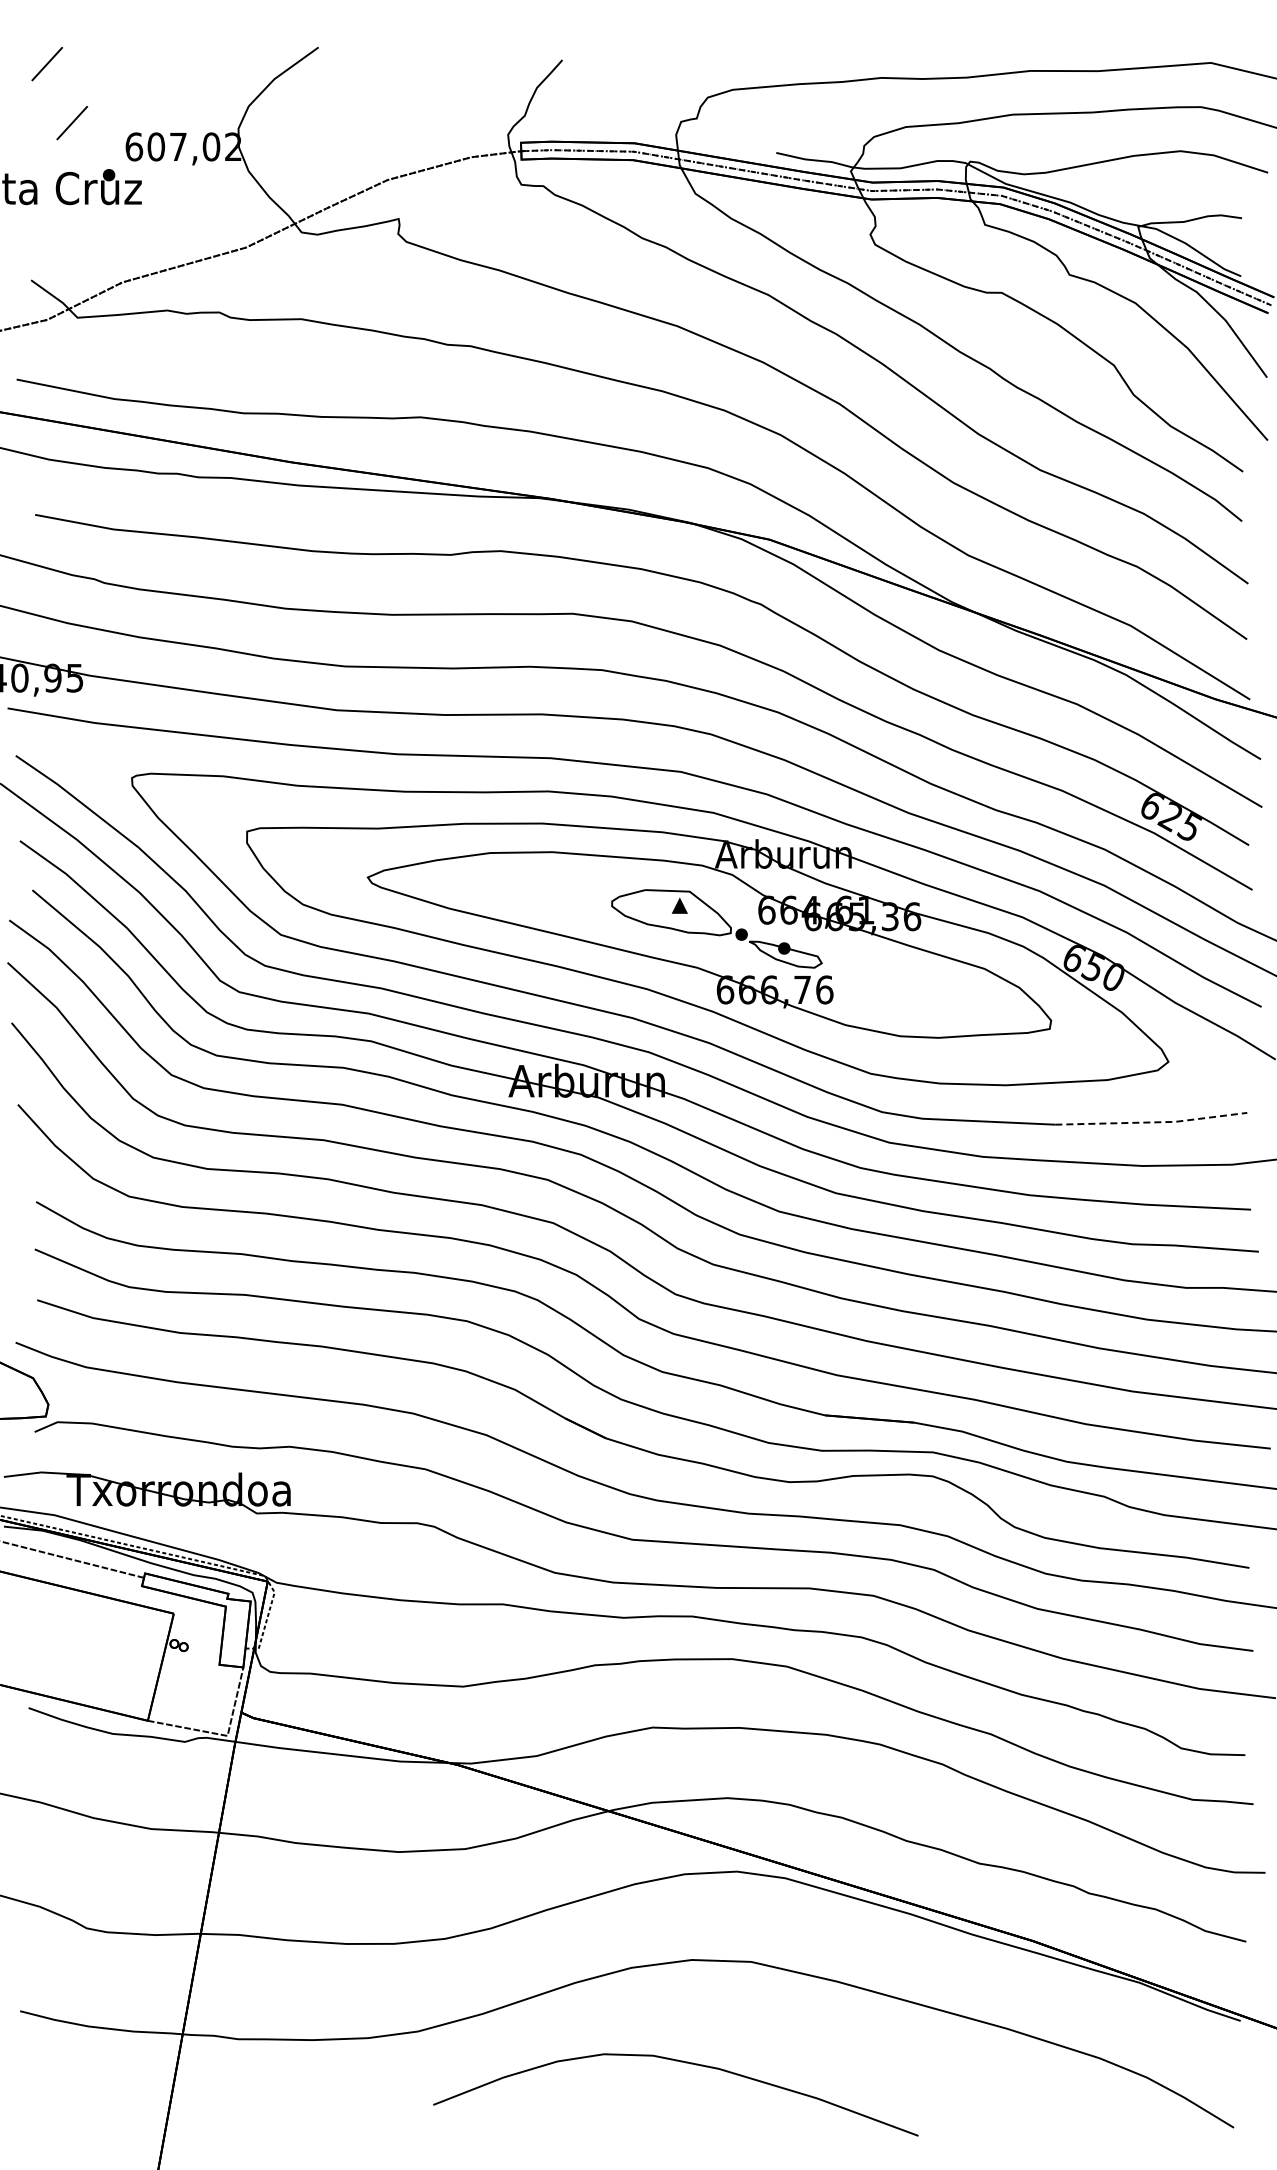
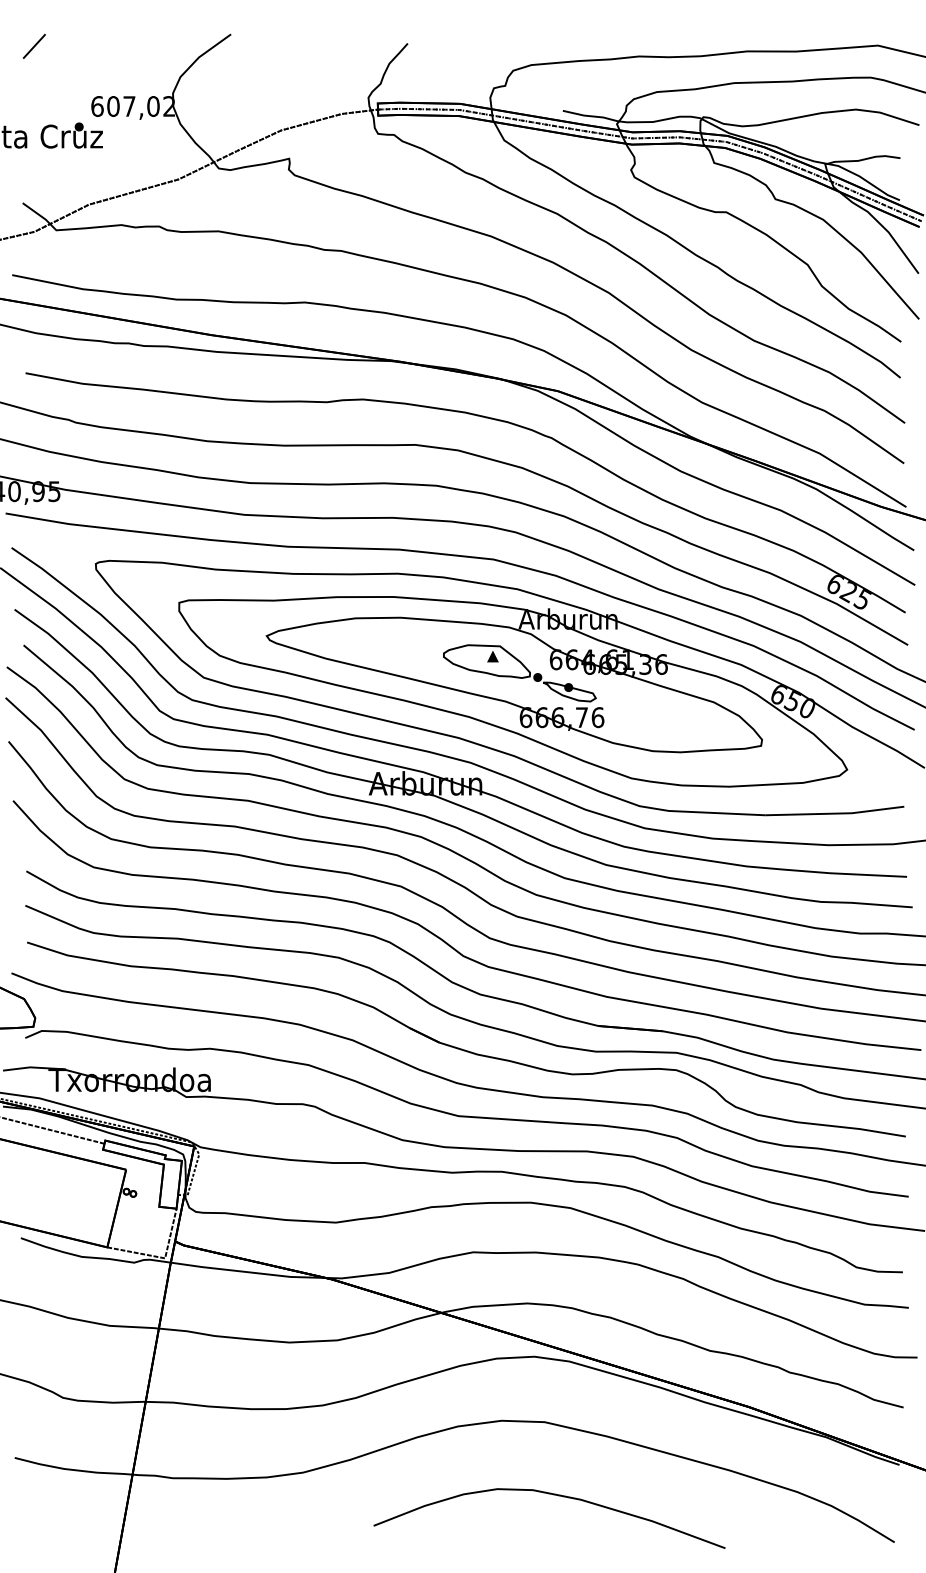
line: (71, 123) -> (51, 89), removed
line: (1152, 1122) -> (835, 813), dashed -> solid
curve: (680, 2062) -> (552, 1495), moved

